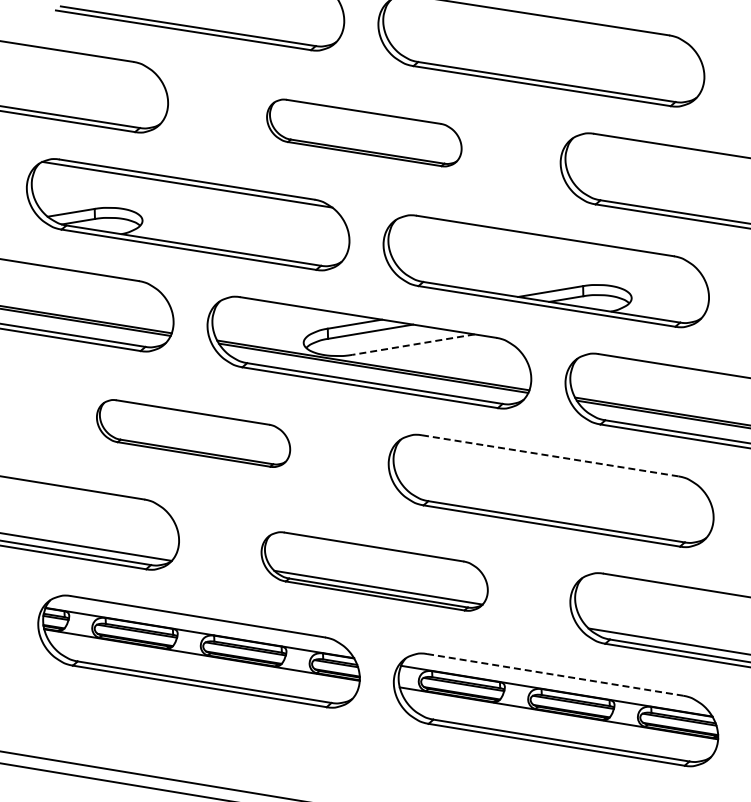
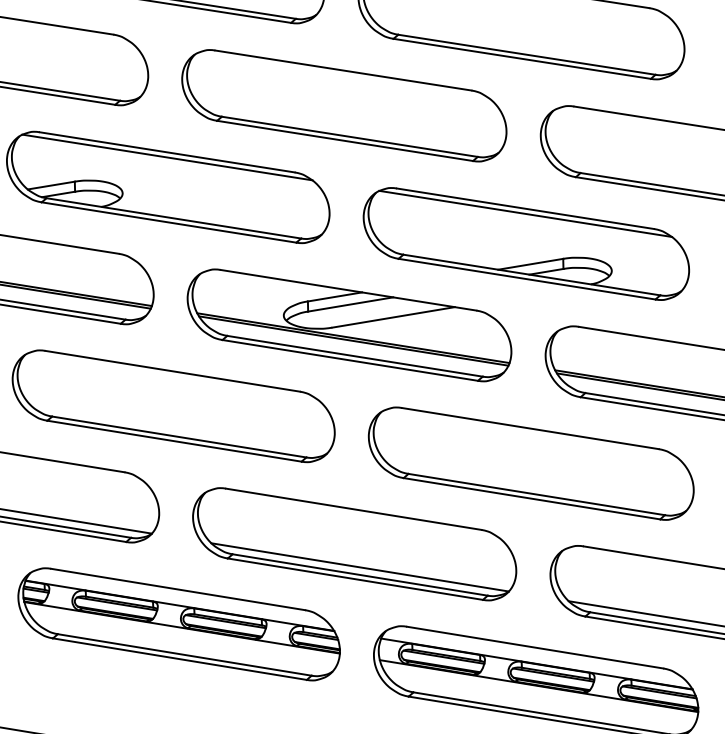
part: (364, 132) -> (344, 105), size x1.67
line: (545, 241) -> (525, 214), added
line: (412, 344) -> (392, 317), dashed -> solid
part: (193, 433) -> (173, 406), size x1.67
line: (550, 455) -> (530, 428), dashed -> solid
part: (374, 571) -> (354, 544), size x1.43
line: (555, 674) -> (535, 647), dashed -> solid

